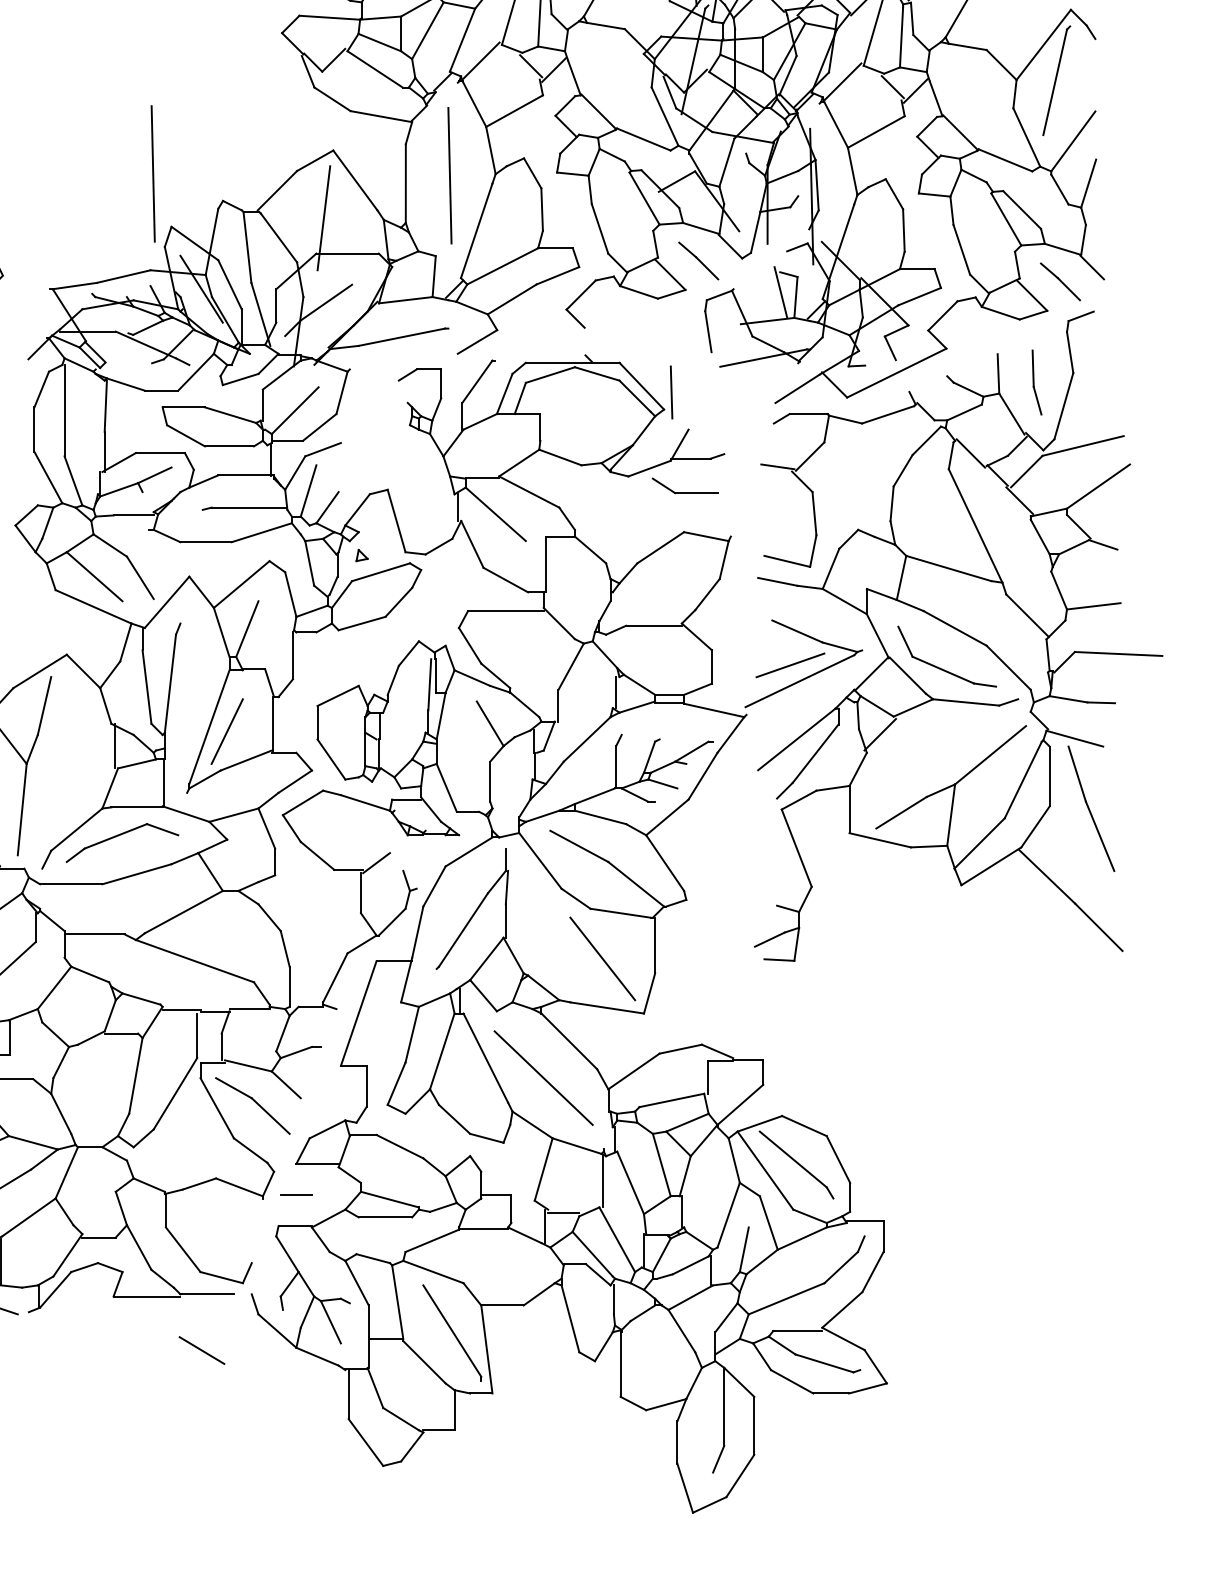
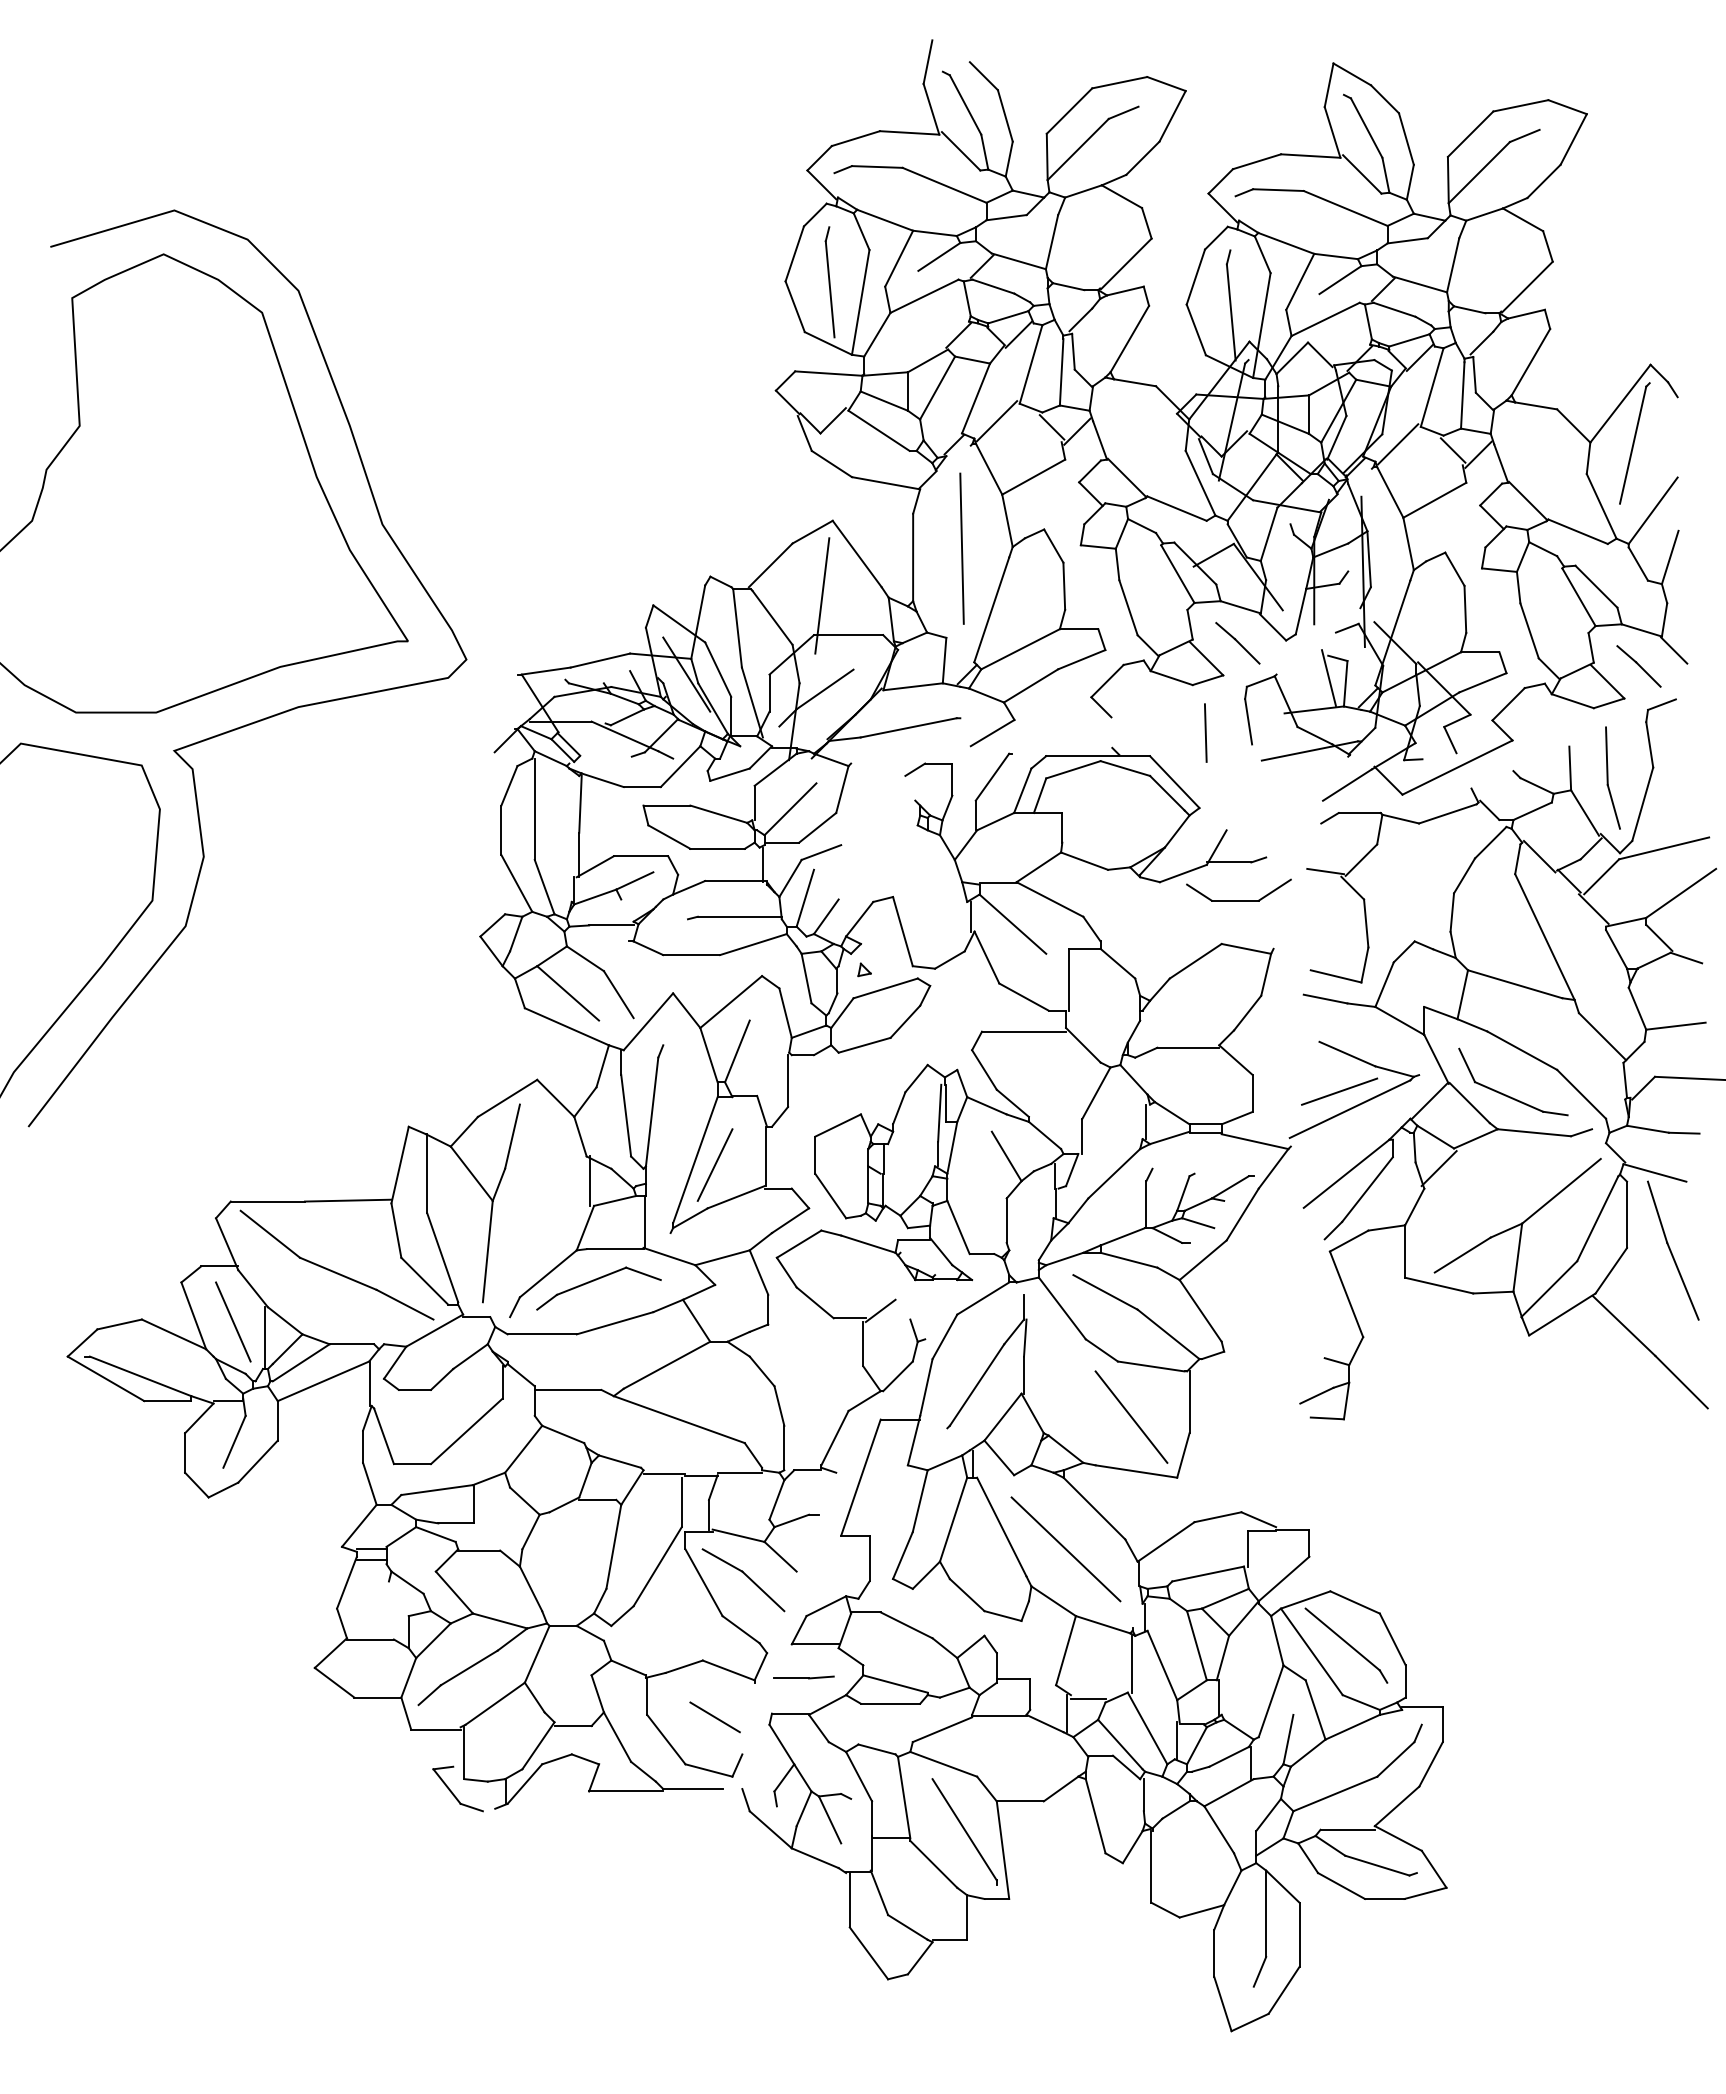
line: (152, 173) -> (632, 546), removed
part: (1036, 382) -> (1612, 777), size x1.43
line: (671, 391) -> (1205, 732), moved
line: (731, 483) -> (1274, 889), added
line: (323, 1193) -> (821, 1677), added
line: (201, 1350) -> (714, 1717), moved

